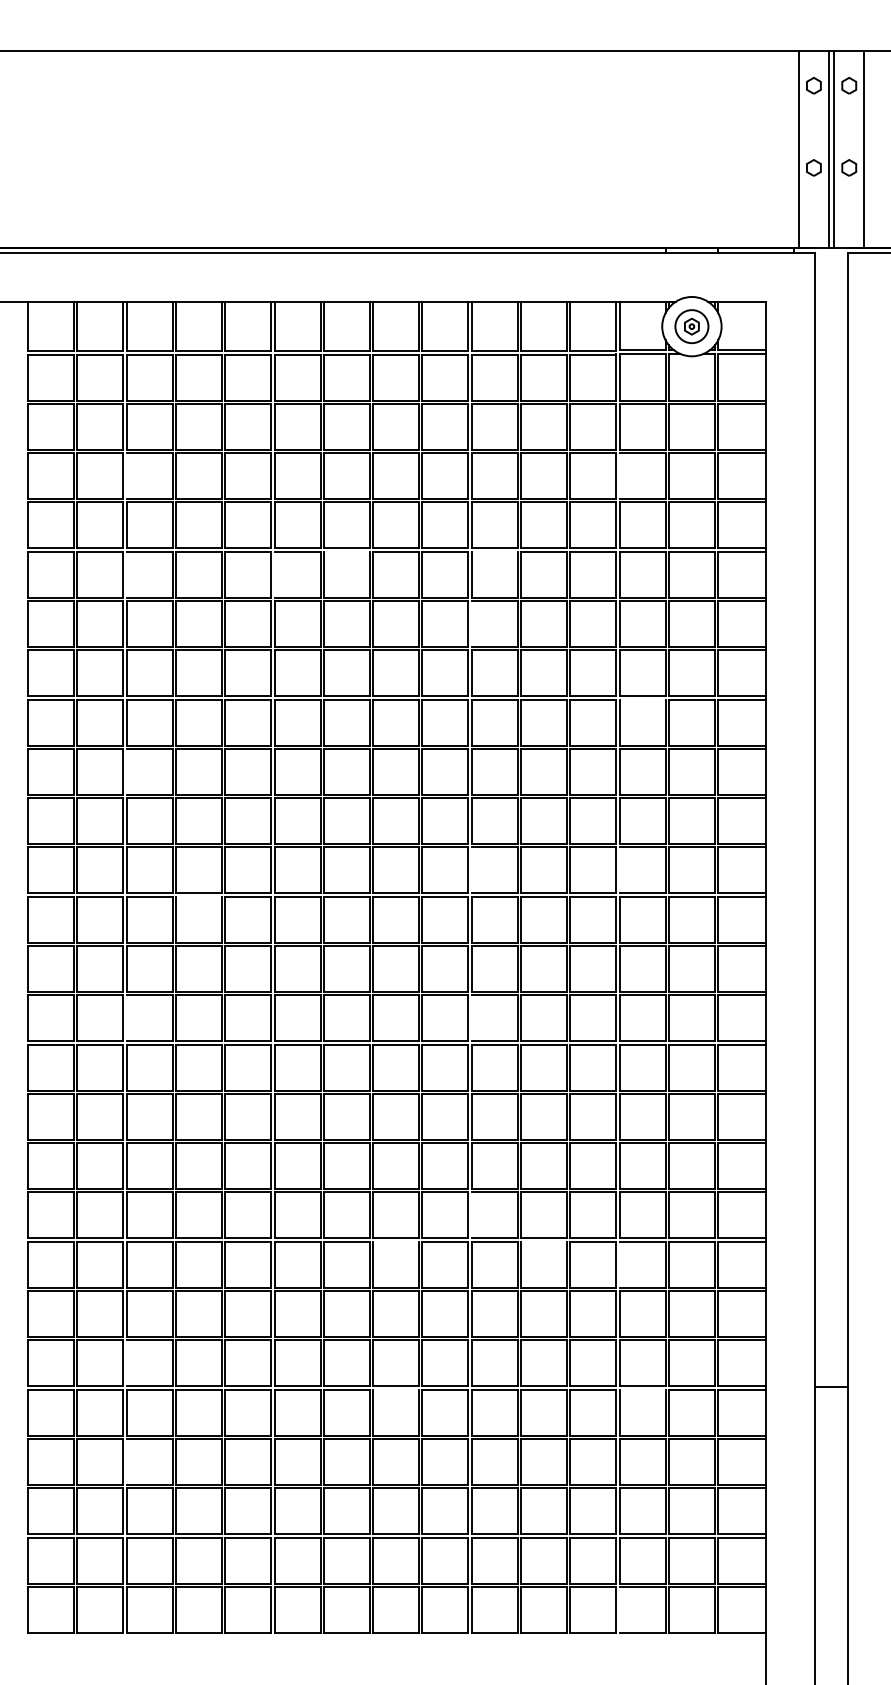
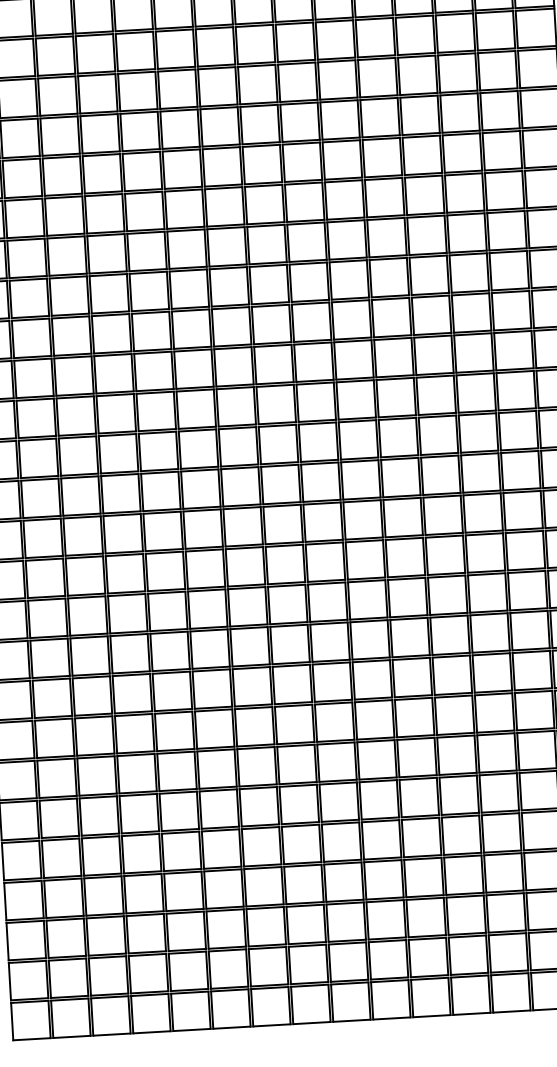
line: (126, 476) -> (39, 97), added
line: (619, 476) -> (439, 74), added
line: (346, 551) -> (221, 148), added
line: (494, 551) -> (341, 141), added
line: (126, 574) -> (43, 177), added
line: (274, 574) -> (163, 170), added
line: (471, 623) -> (325, 200), added
line: (642, 699) -> (468, 254), added
line: (126, 771) -> (52, 336), added
line: (471, 870) -> (337, 401), added
line: (619, 870) -> (457, 394), added
line: (199, 896) -> (117, 434), added
line: (126, 1018) -> (64, 537), added
line: (471, 1018) -> (344, 521), added
line: (471, 1215) -> (353, 680), added
line: (396, 1241) -> (293, 705), added
line: (544, 1241) -> (413, 698), added
line: (619, 1264) -> (475, 713), added
line: (126, 1363) -> (80, 817), added
line: (396, 1389) -> (300, 825), added
line: (642, 1389) -> (500, 814), added
line: (126, 1461) -> (85, 896), added
line: (619, 1609) -> (492, 993), added

